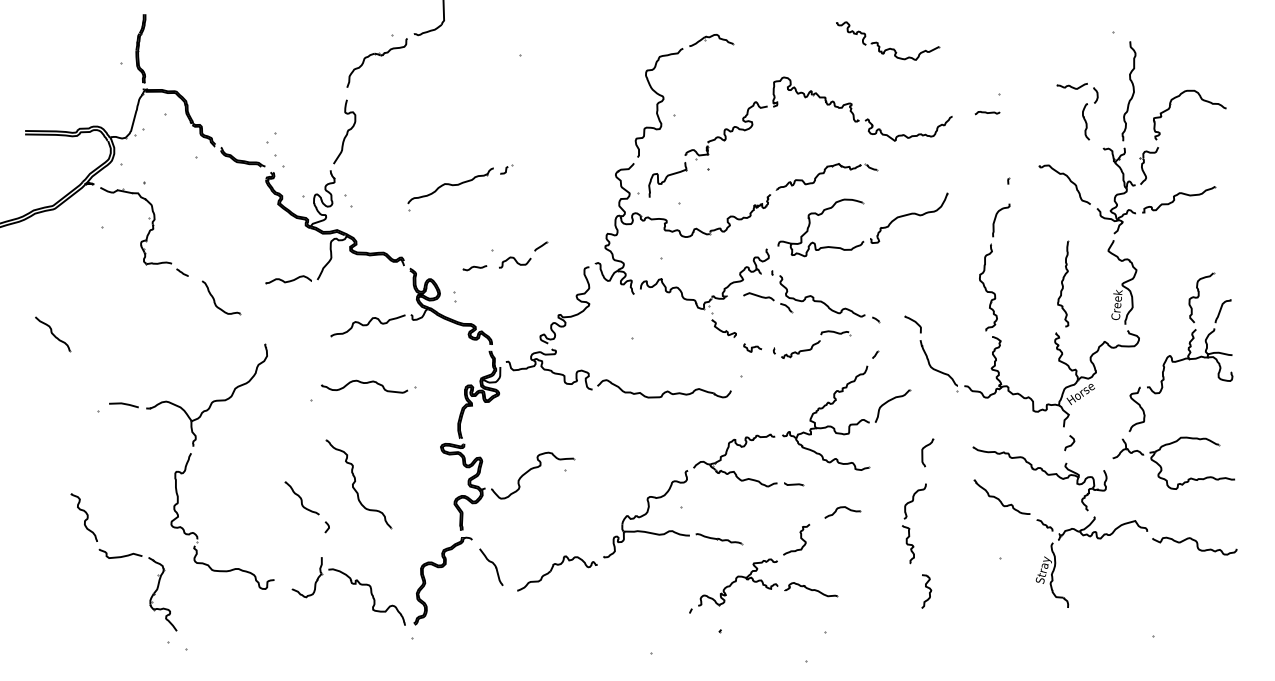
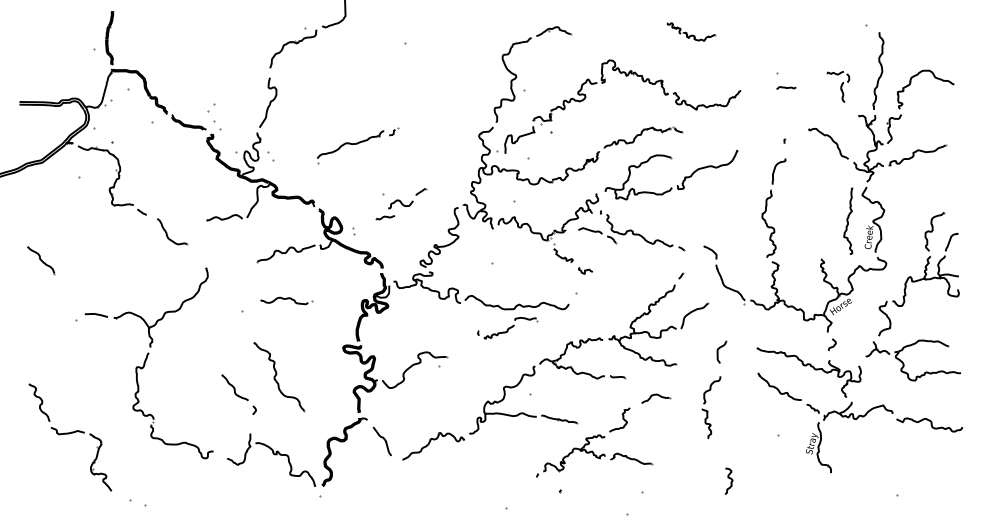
part: (888, 40) -> (691, 31), size x0.6
part: (1076, 111) -> (837, 86), size x0.7
line: (987, 112) -> (786, 87), moved
part: (473, 267) -> (384, 217), moved
part: (1063, 283) -> (848, 220), moved
part: (811, 344) -> (507, 328), moved
part: (368, 386) -> (286, 300), size x0.7
part: (124, 562) -> (70, 437), moved
part: (926, 590) -> (728, 480), moved

